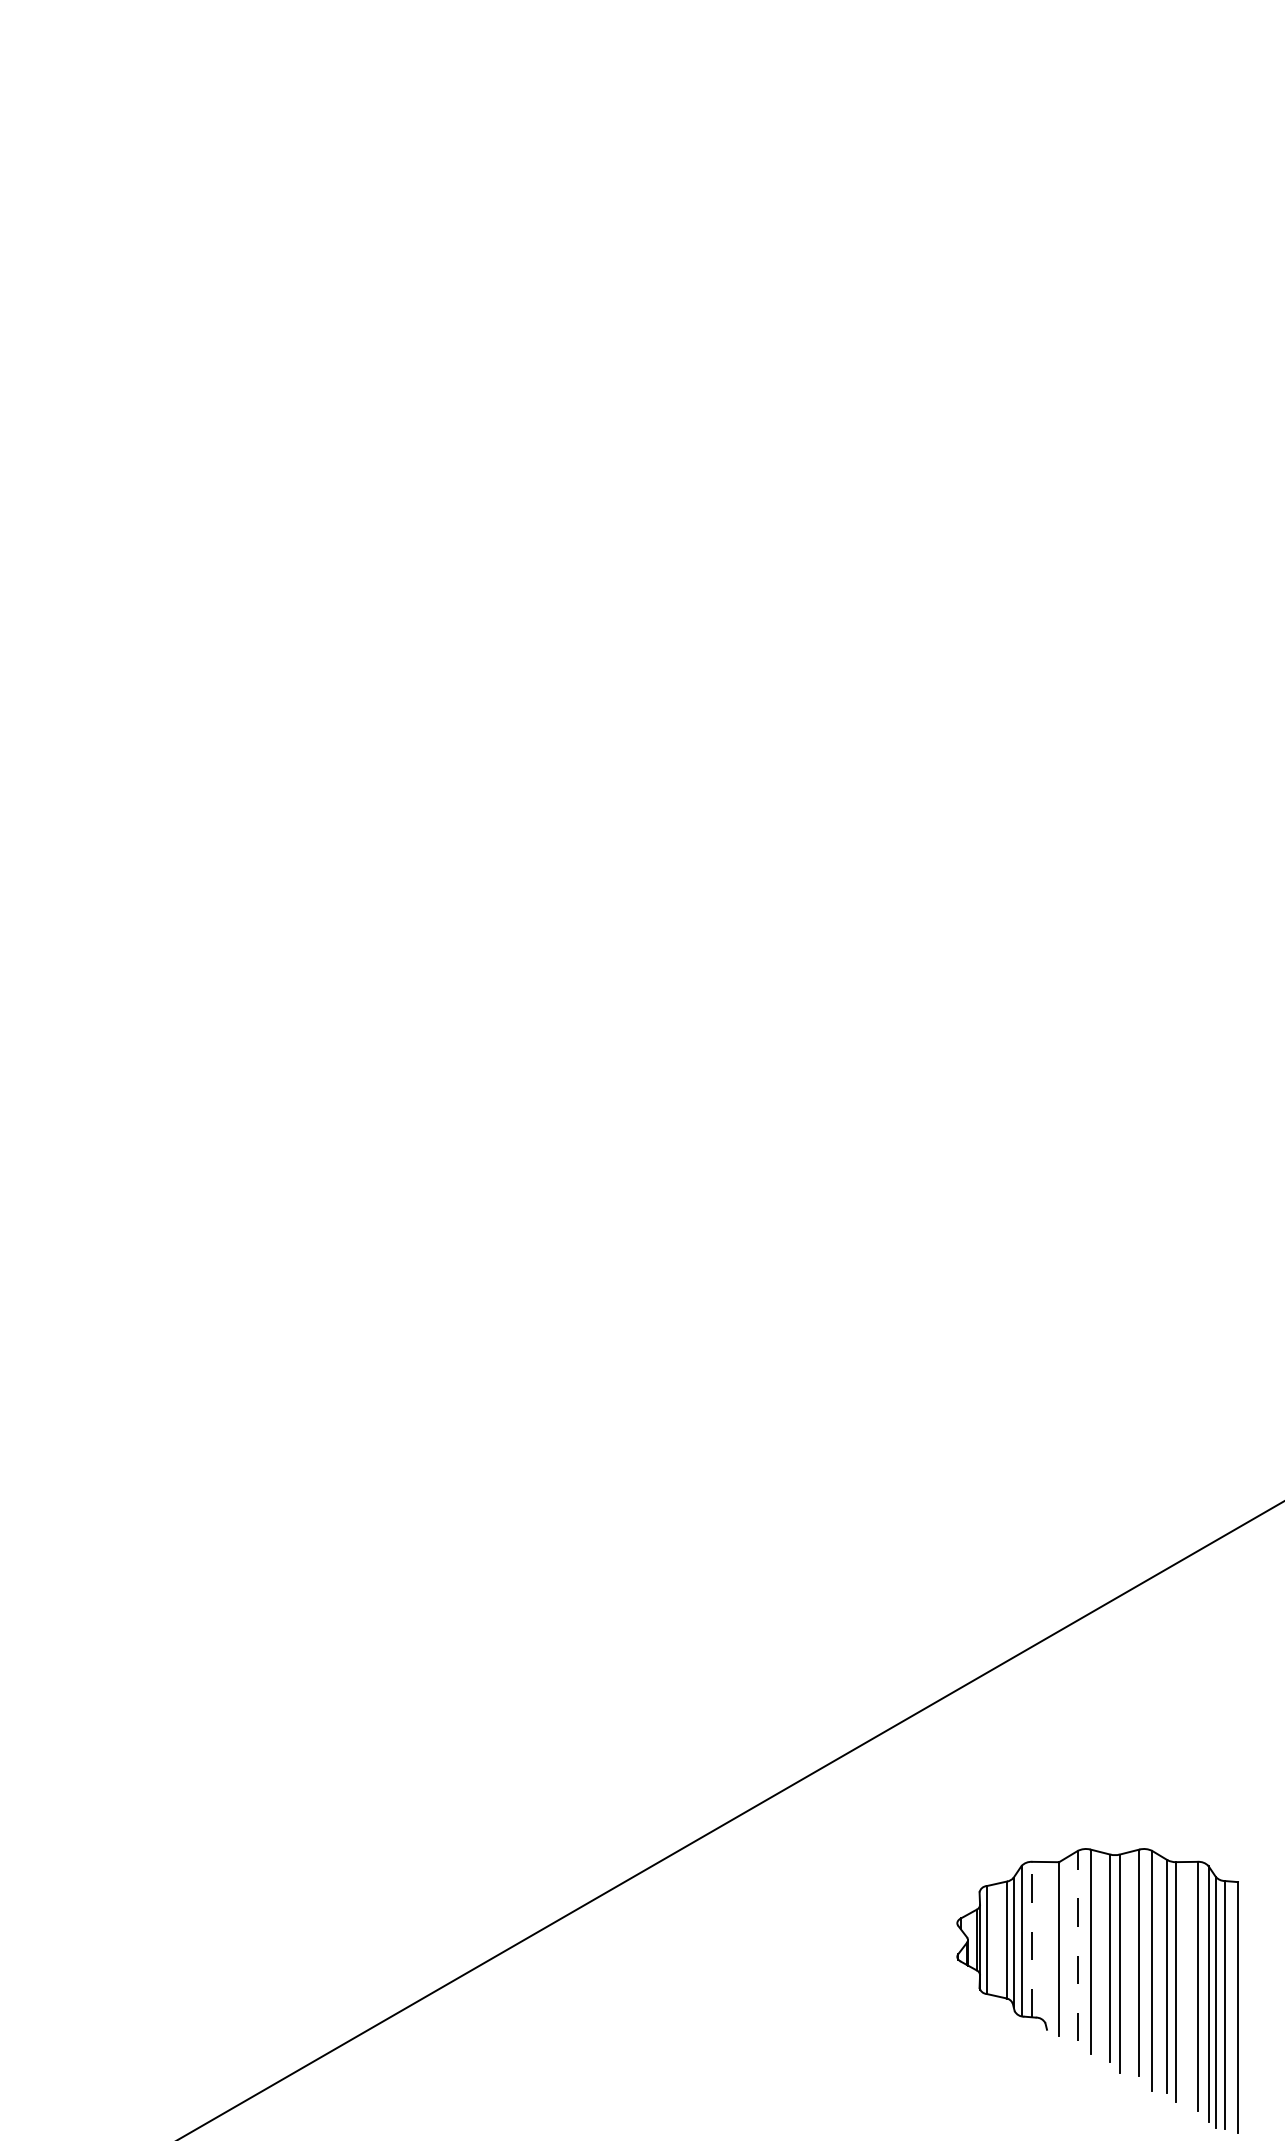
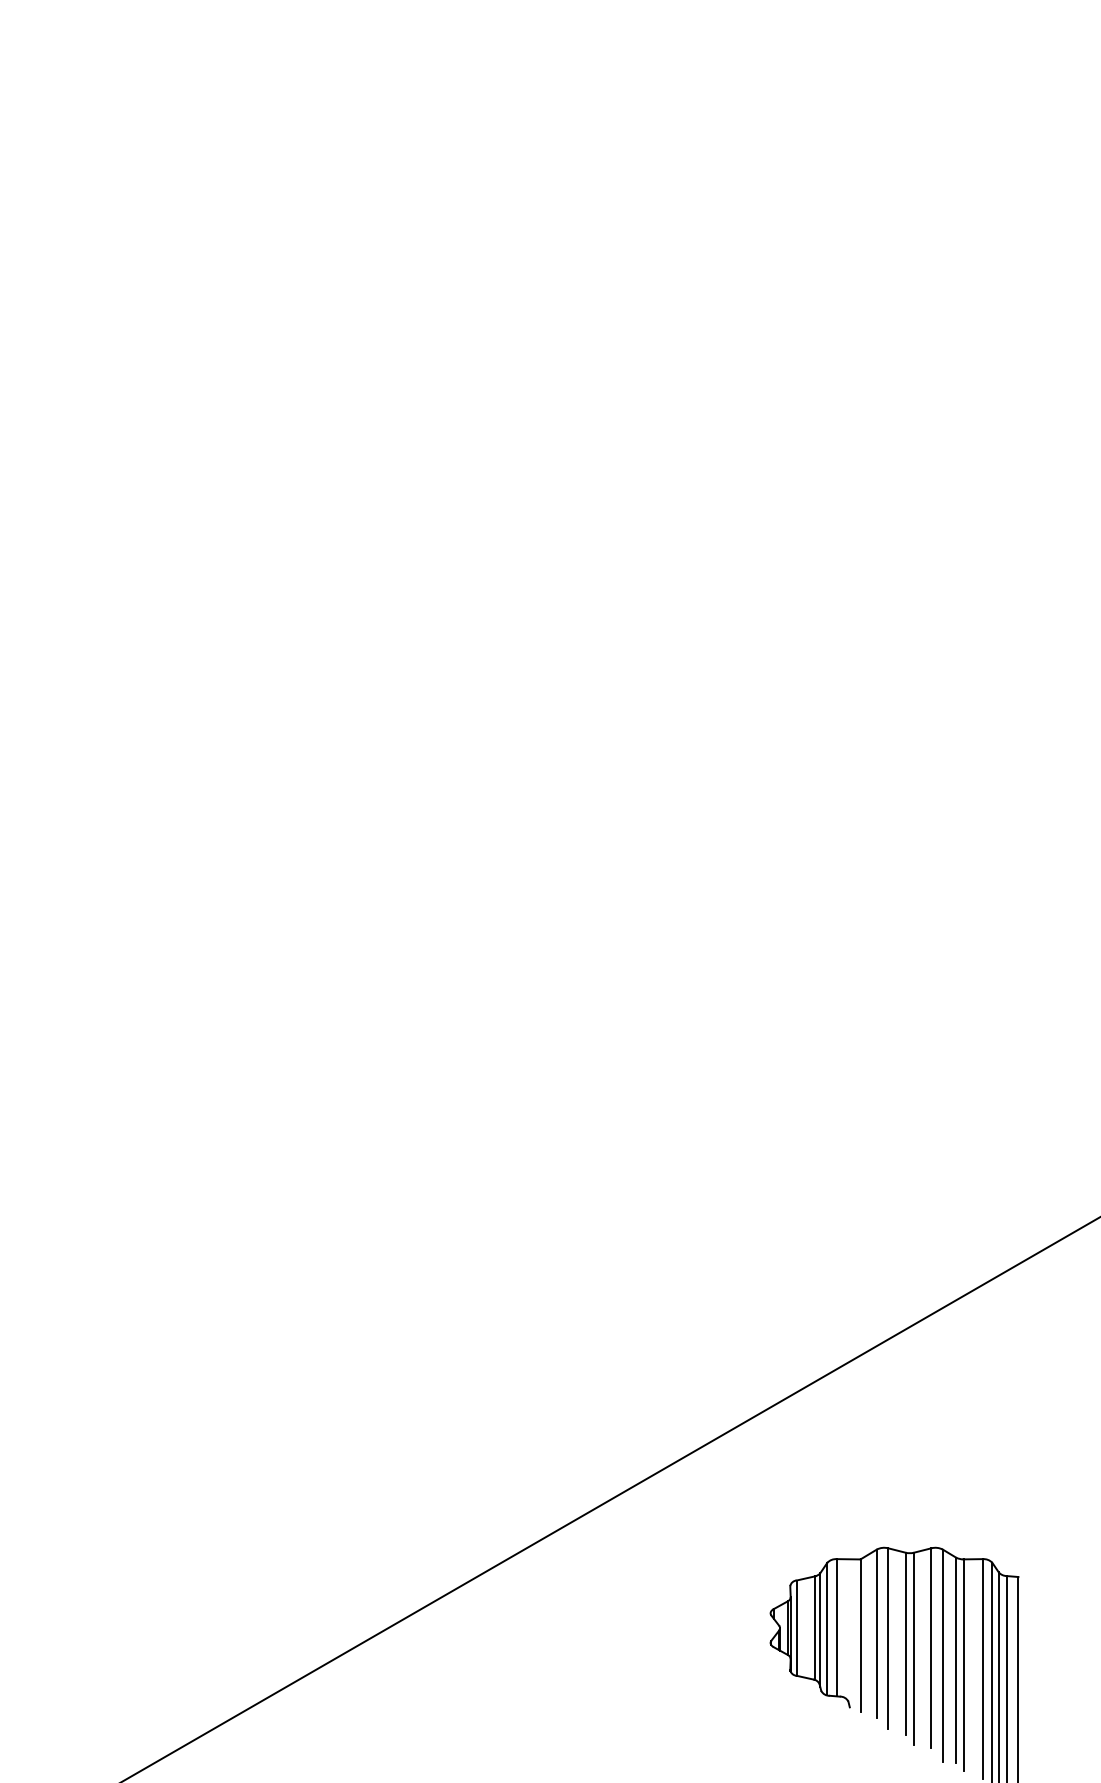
line: (1032, 1939) -> (836, 1627), dashed -> solid
line: (1077, 1945) -> (876, 1632), dashed -> solid

